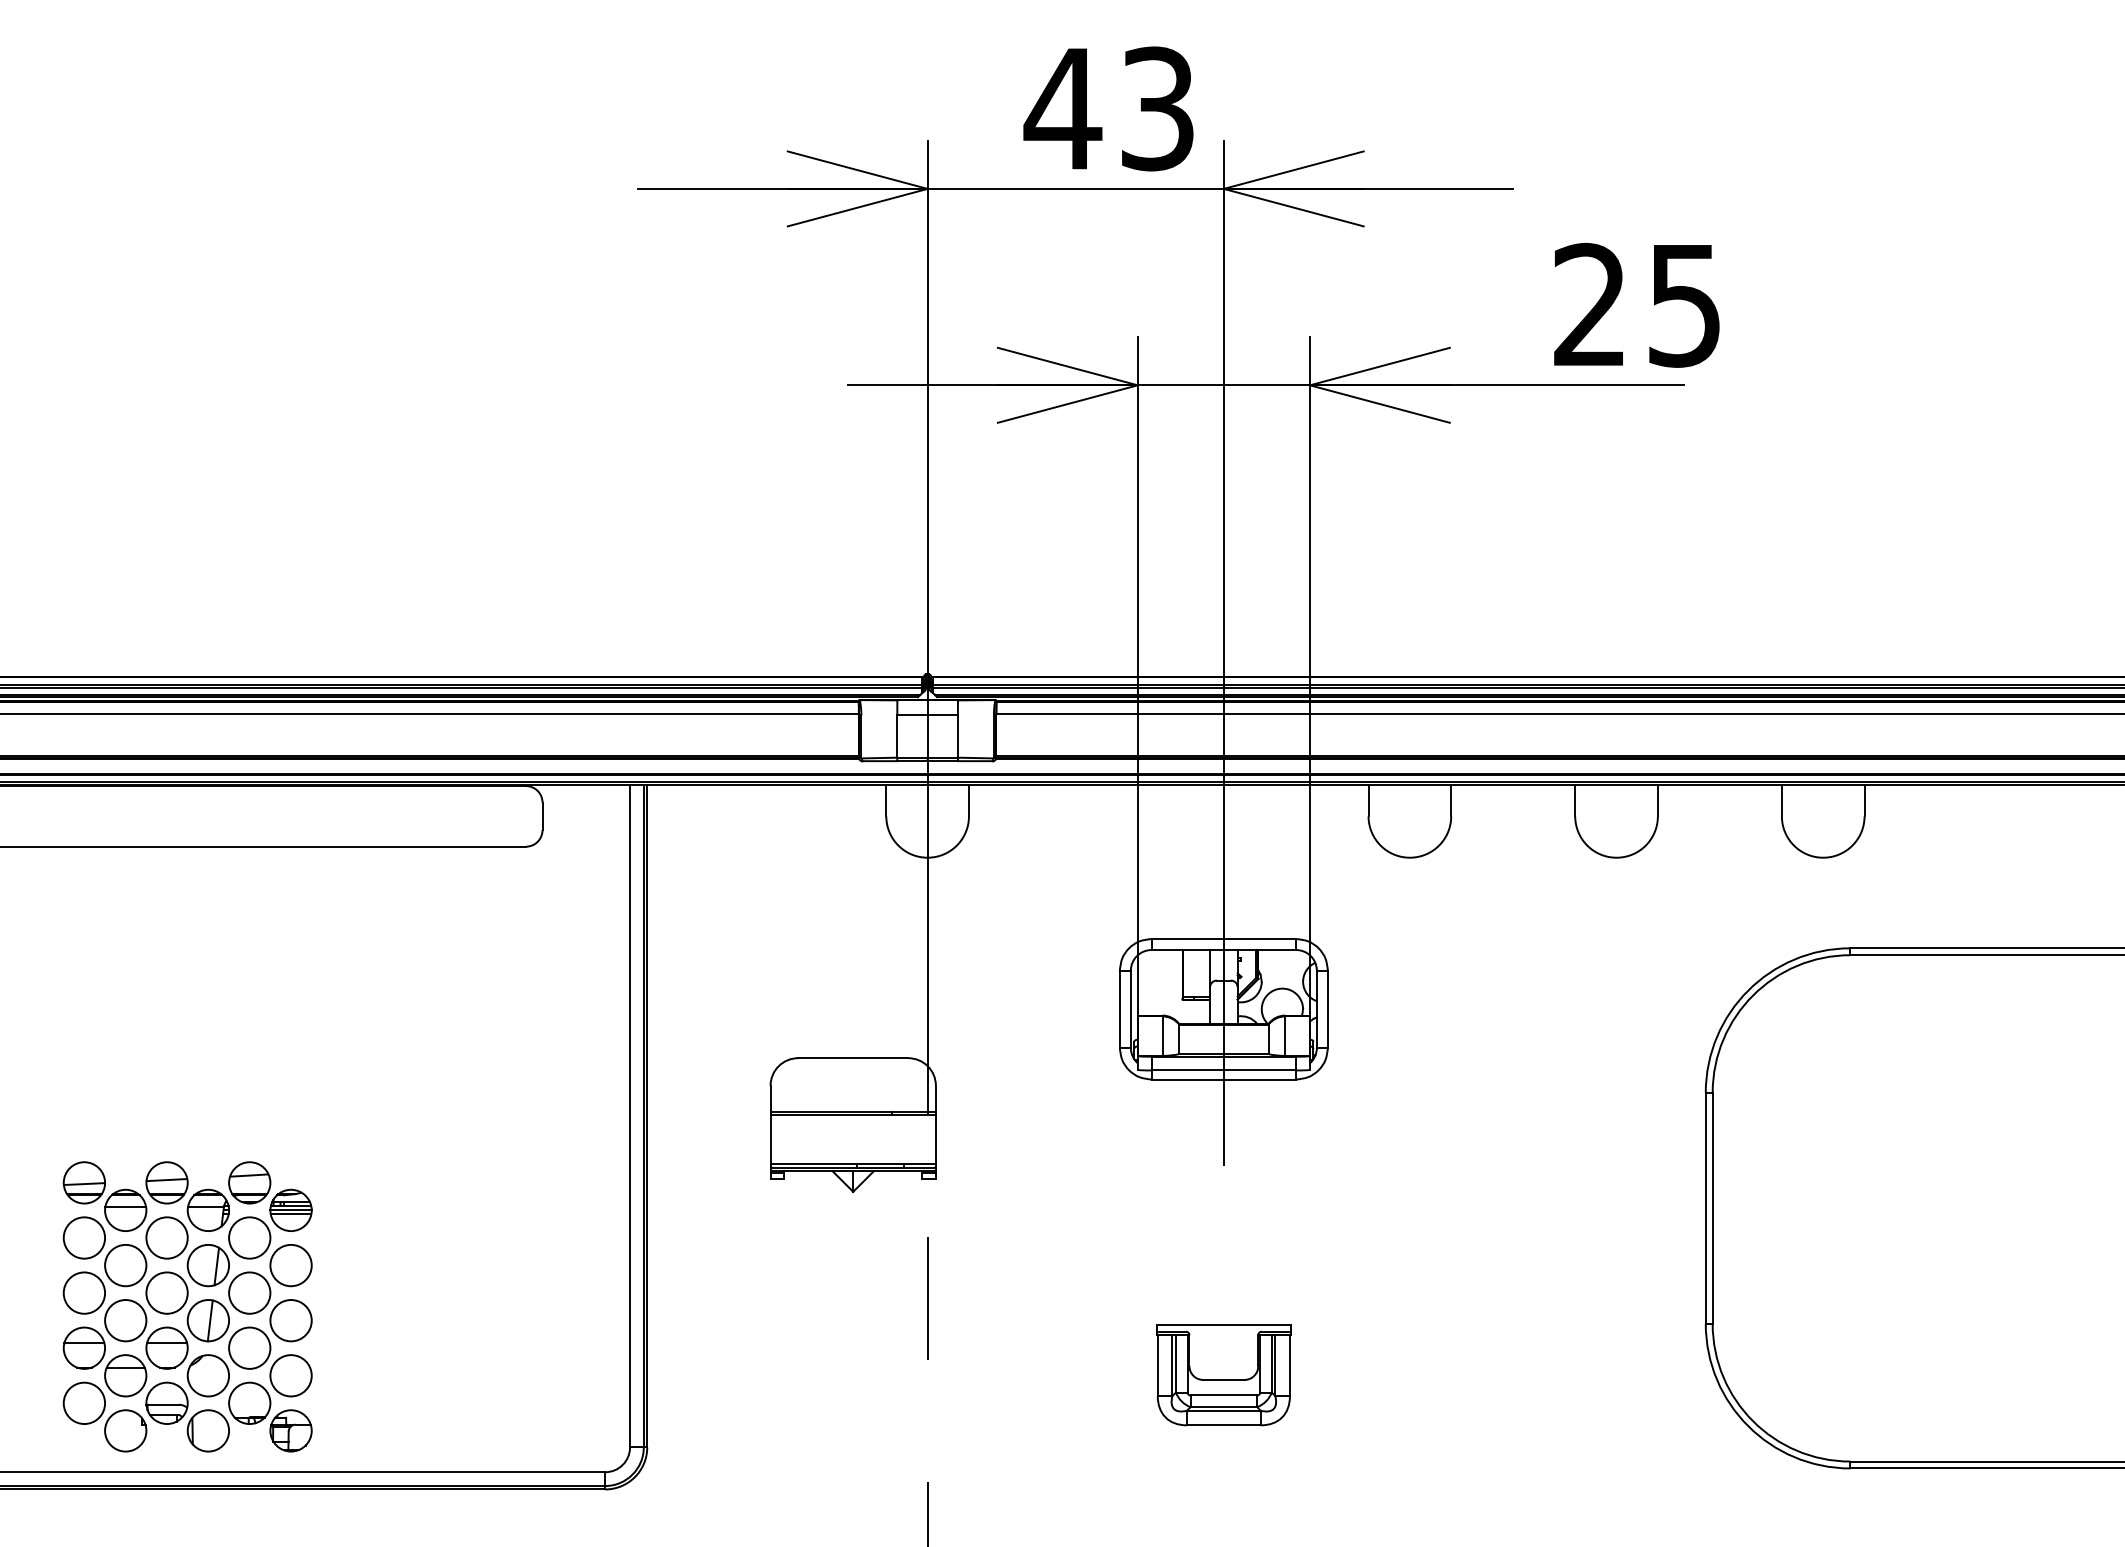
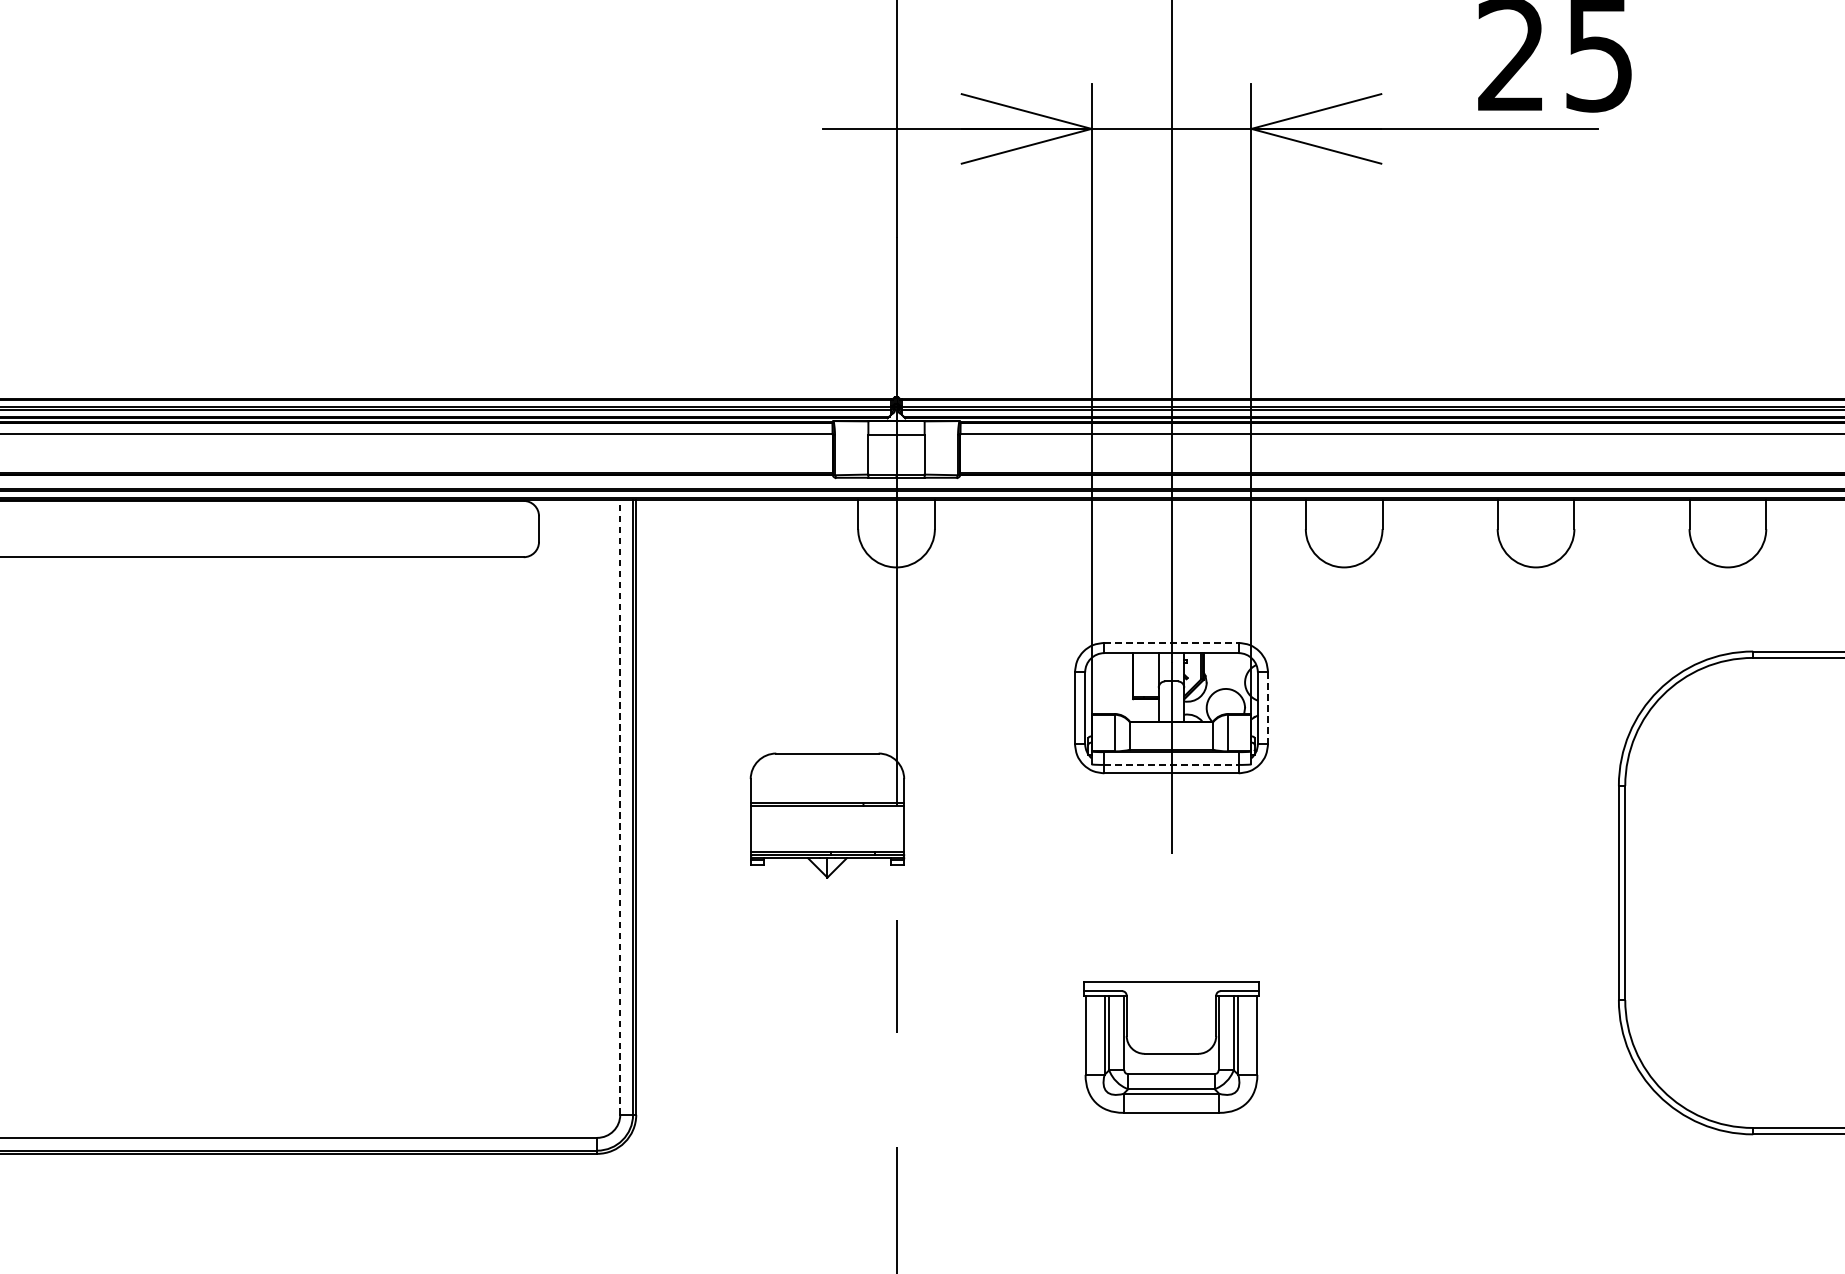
line: (1224, 939) -> (1172, 643), solid -> dashed
line: (1327, 1009) -> (1267, 708), solid -> dashed
line: (1224, 1070) -> (1172, 764), solid -> dashed
line: (630, 1115) -> (620, 806), solid -> dashed
part: (187, 1306) -> (209, 984), removed
part: (1223, 1375) -> (1171, 1048), size x1.4

